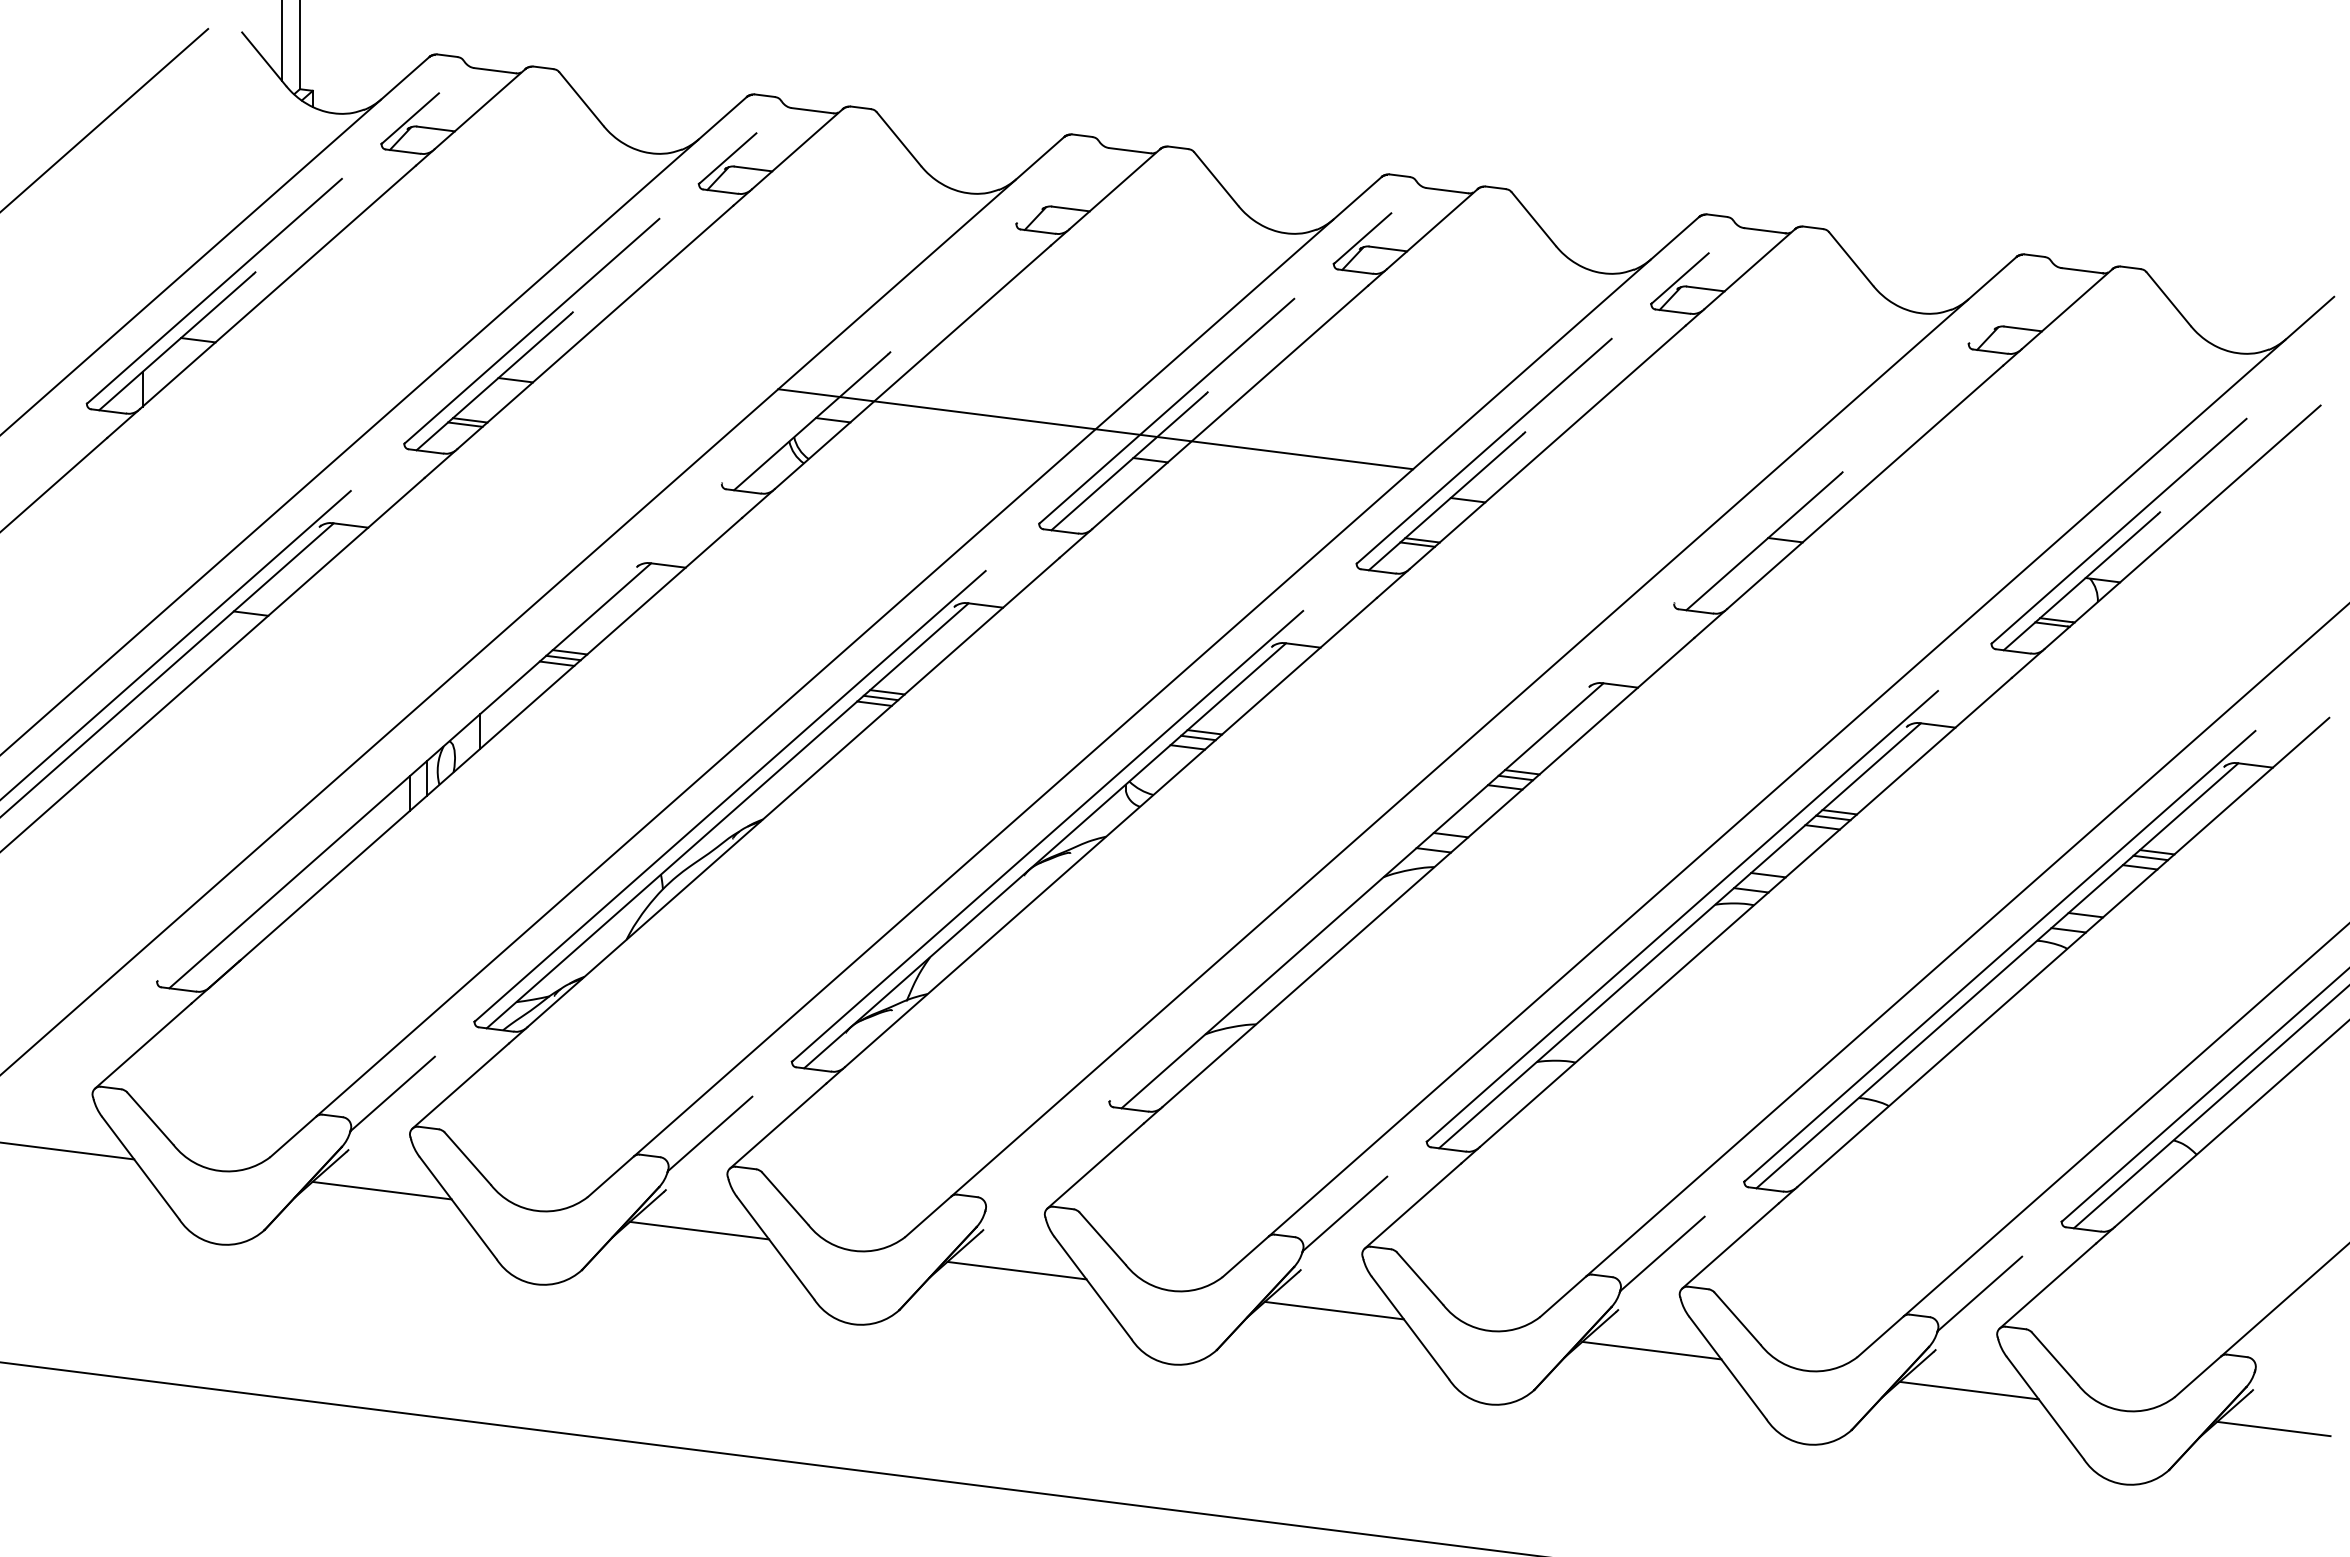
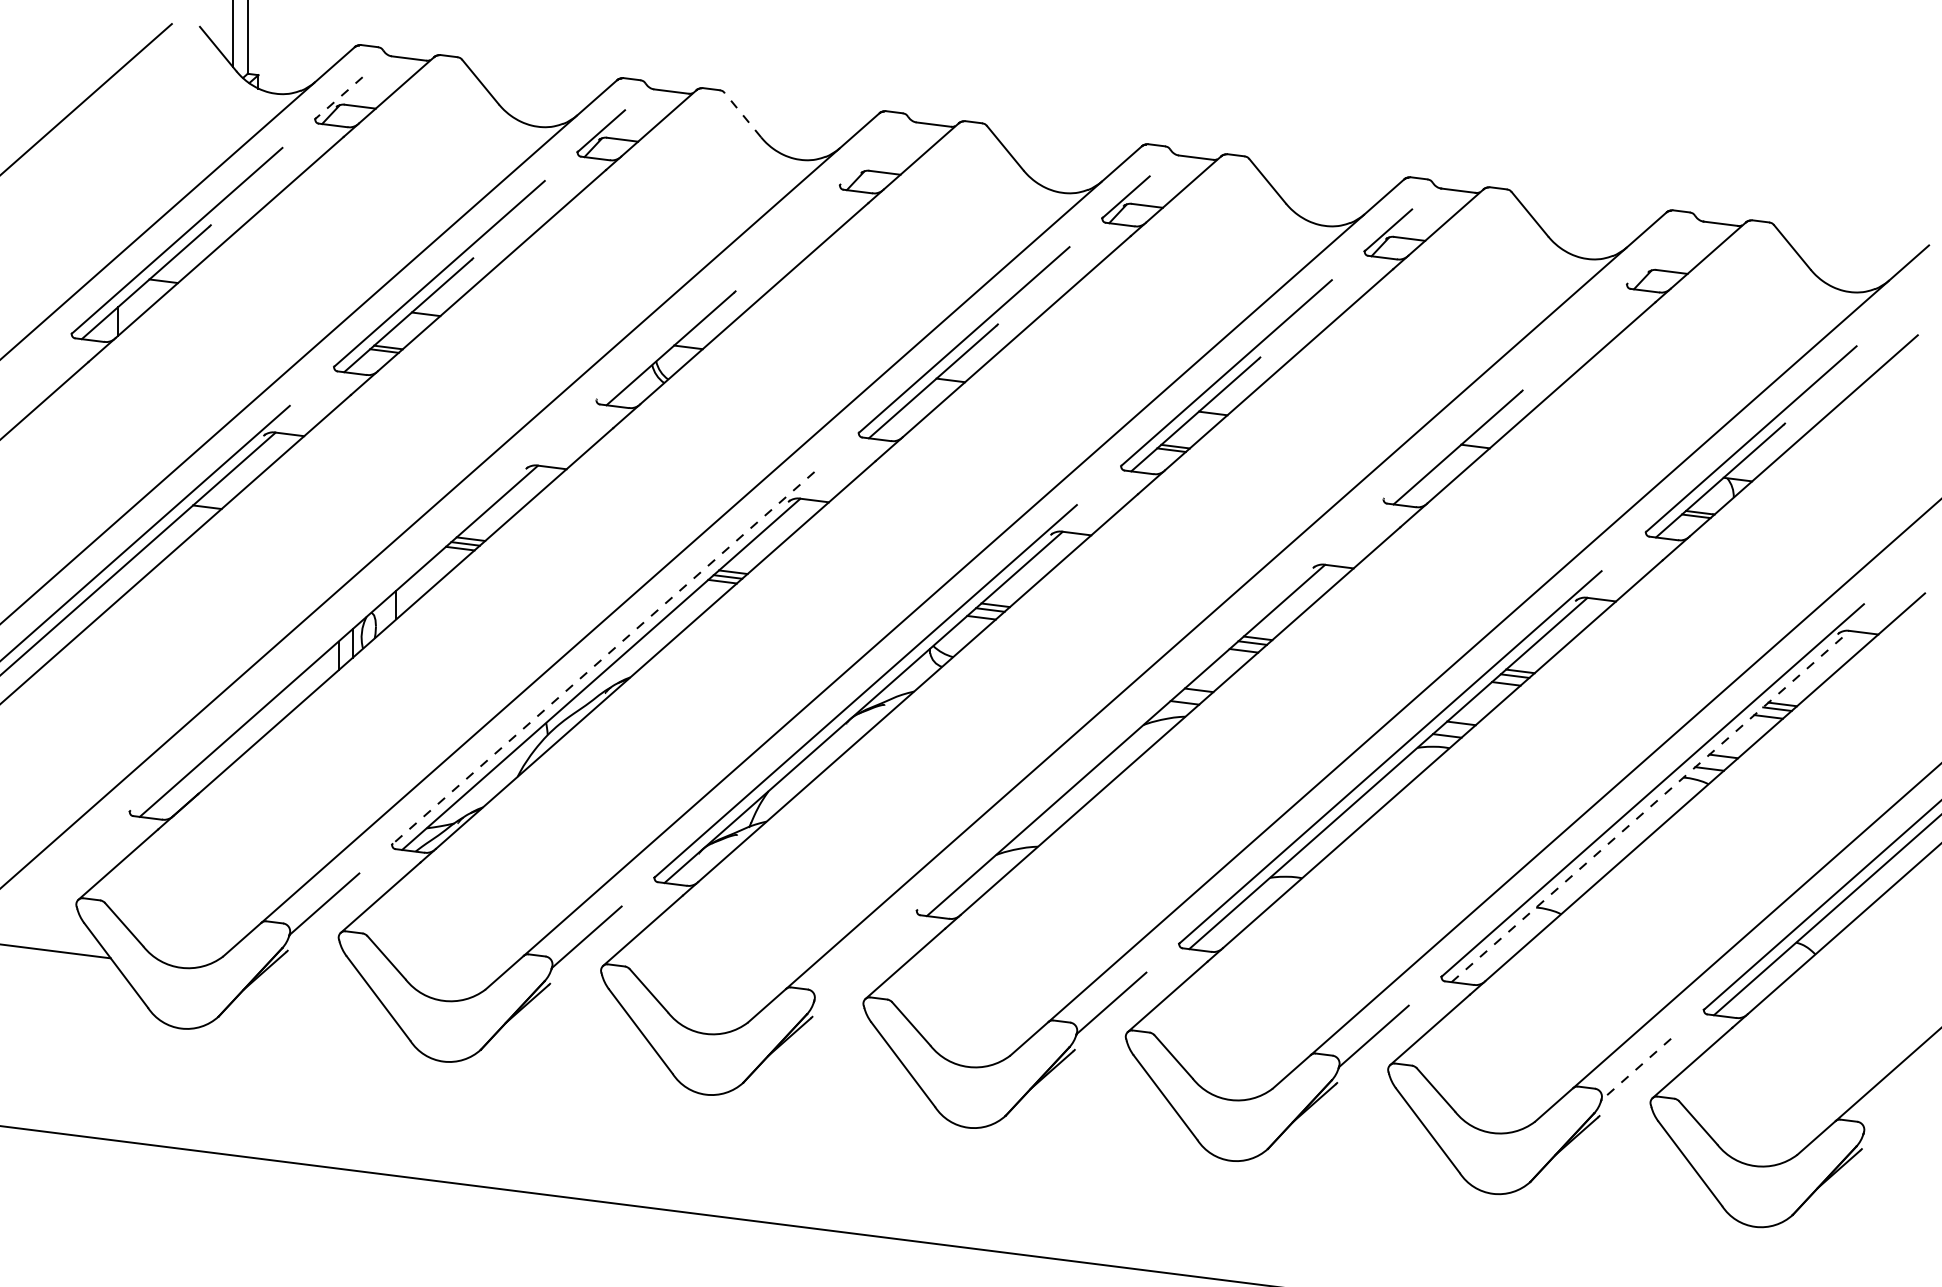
line: (409, 119) -> (338, 98), solid -> dashed
line: (899, 139) -> (743, 115), solid -> dashed
line: (1095, 429) -> (905, 355), removed
line: (730, 796) -> (603, 658), solid -> dashed
line: (1997, 975) -> (1650, 806), solid -> dashed
line: (381, 1190) -> (315, 984), removed
line: (699, 1230) -> (577, 1017), removed
line: (1016, 1270) -> (839, 1050), removed
line: (1979, 1294) -> (1635, 1069), solid -> dashed
line: (1333, 1310) -> (1102, 1083), removed
line: (1651, 1350) -> (1364, 1116), removed
line: (1968, 1390) -> (1626, 1149), removed
line: (2273, 1428) -> (1878, 1180), removed

